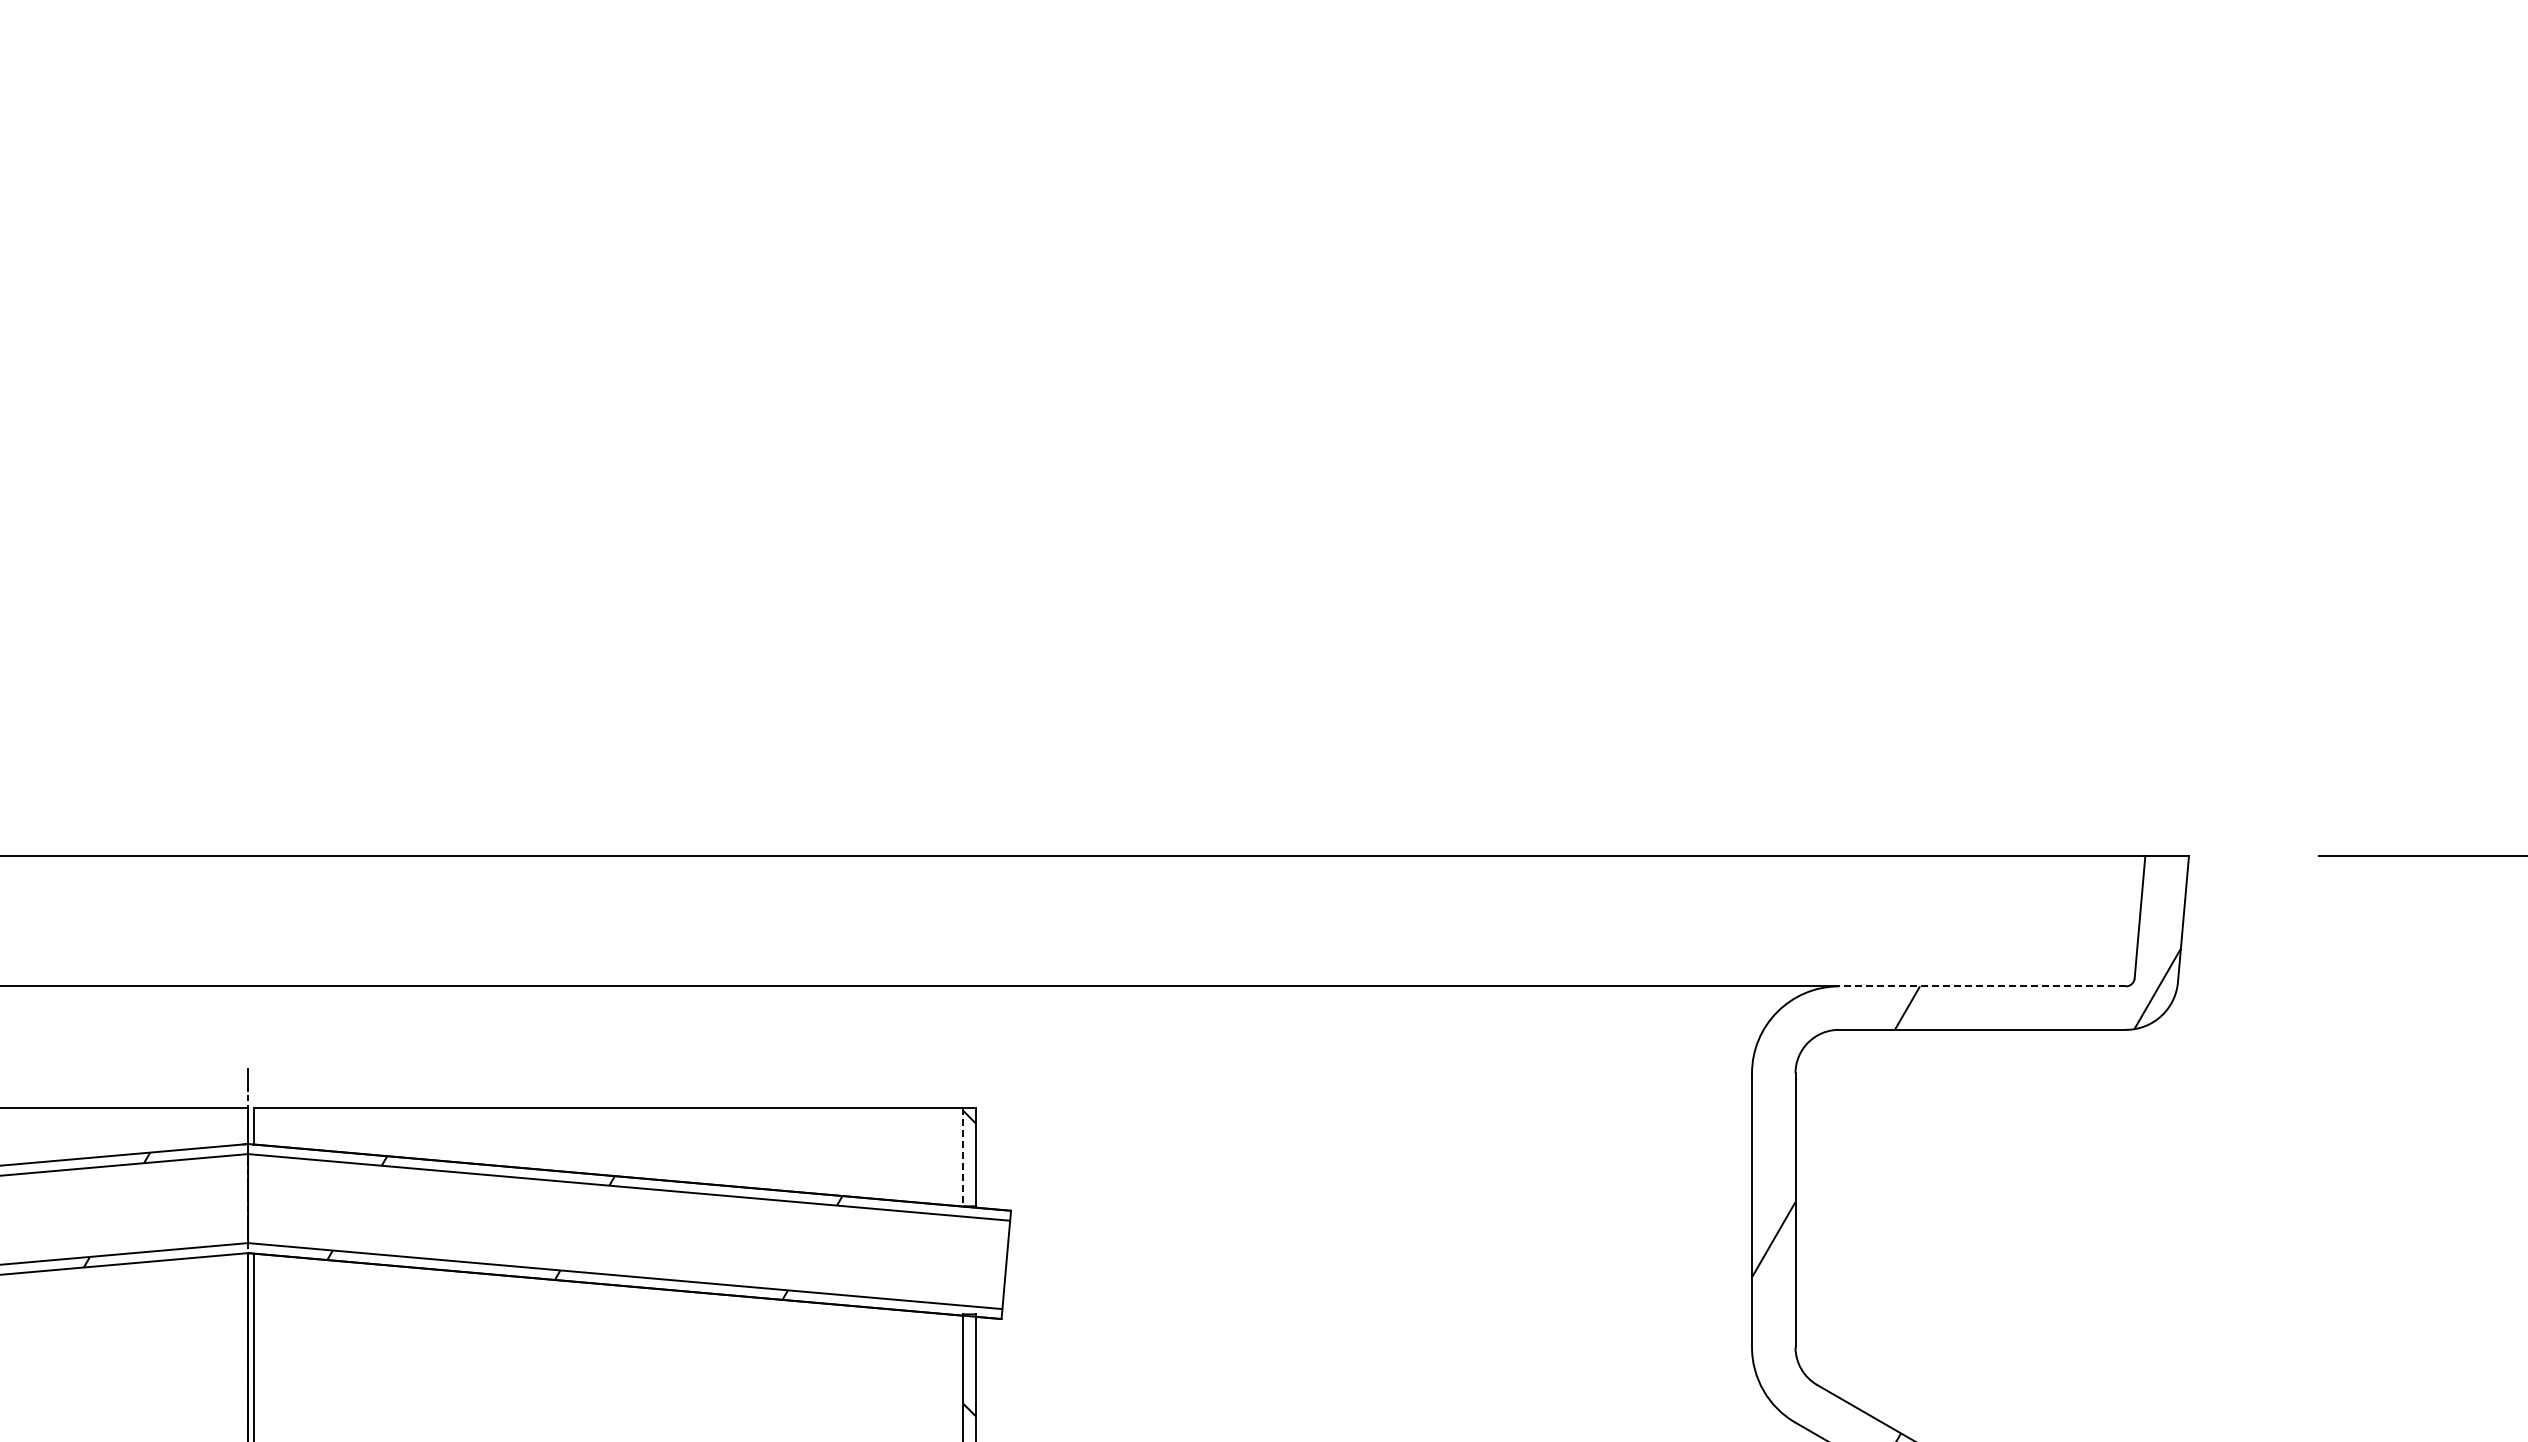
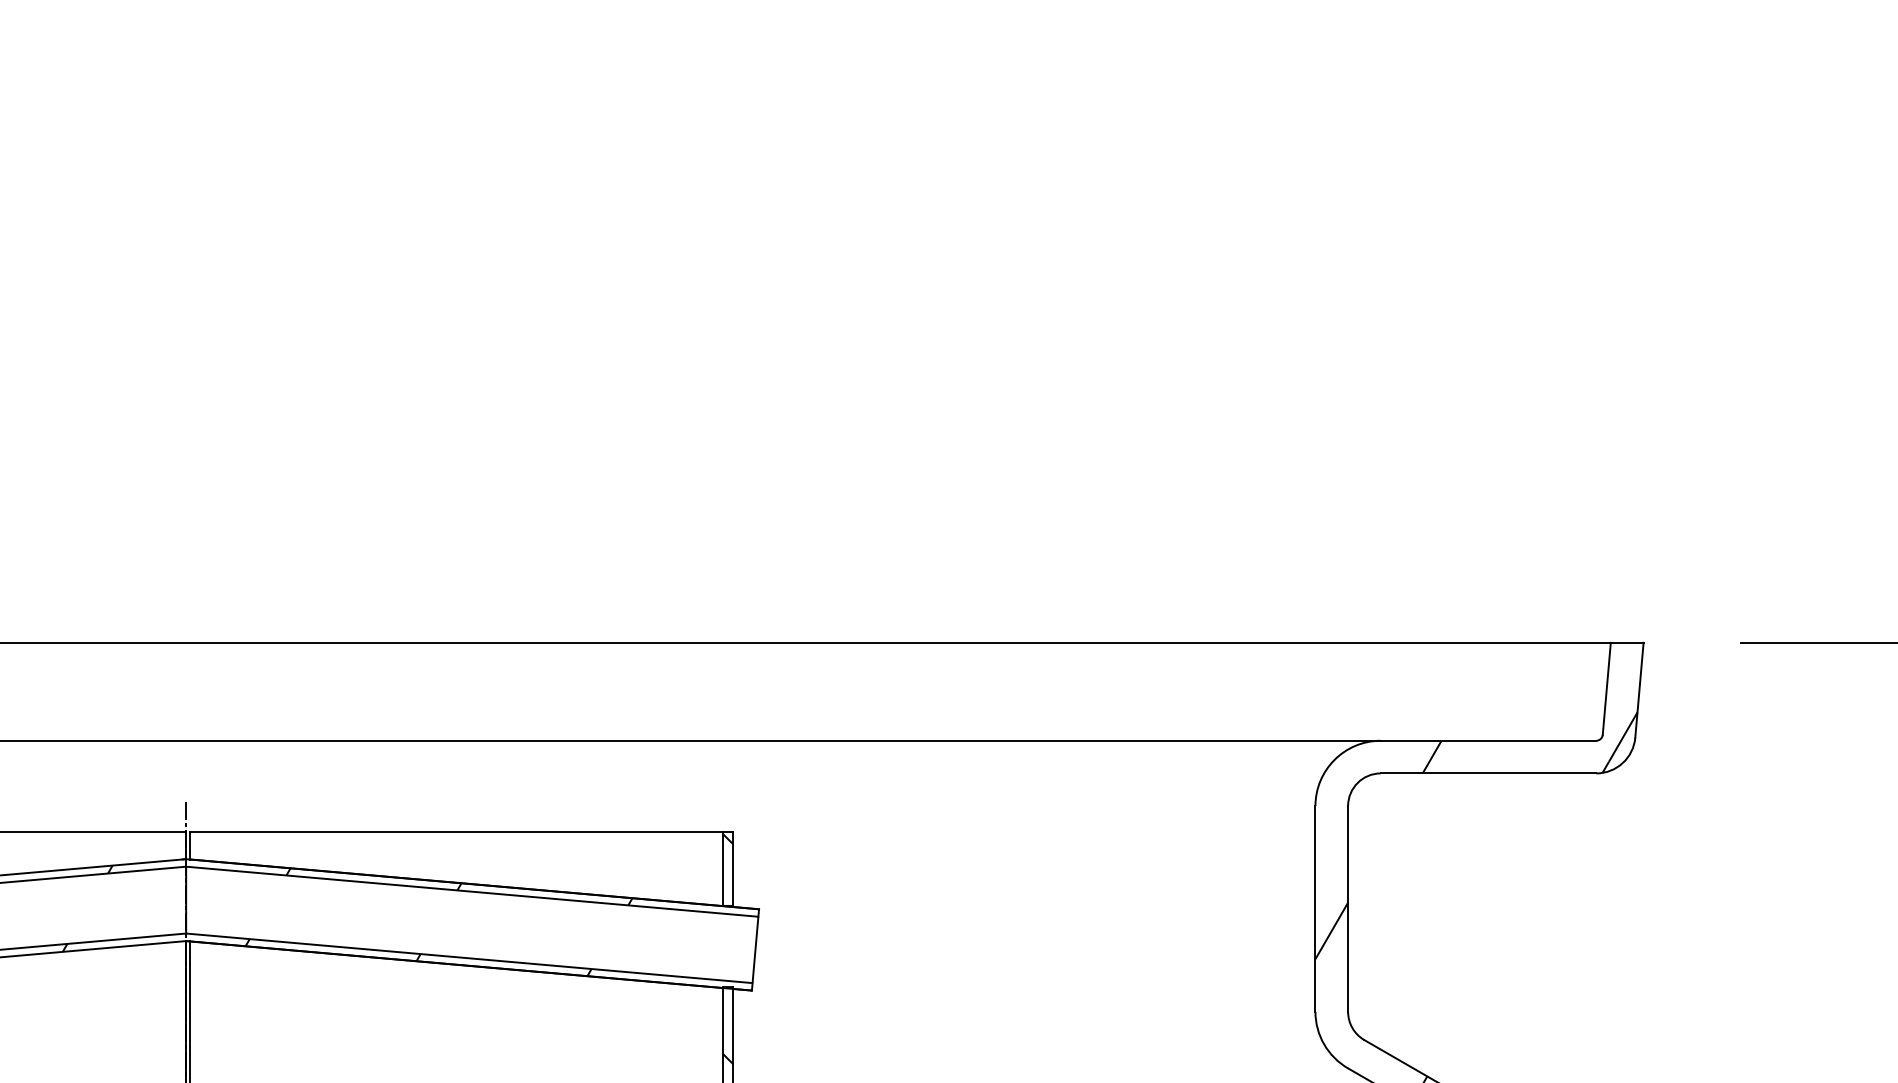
line: (1982, 986) -> (1488, 740), dashed -> solid
line: (963, 1157) -> (723, 869), dashed -> solid

